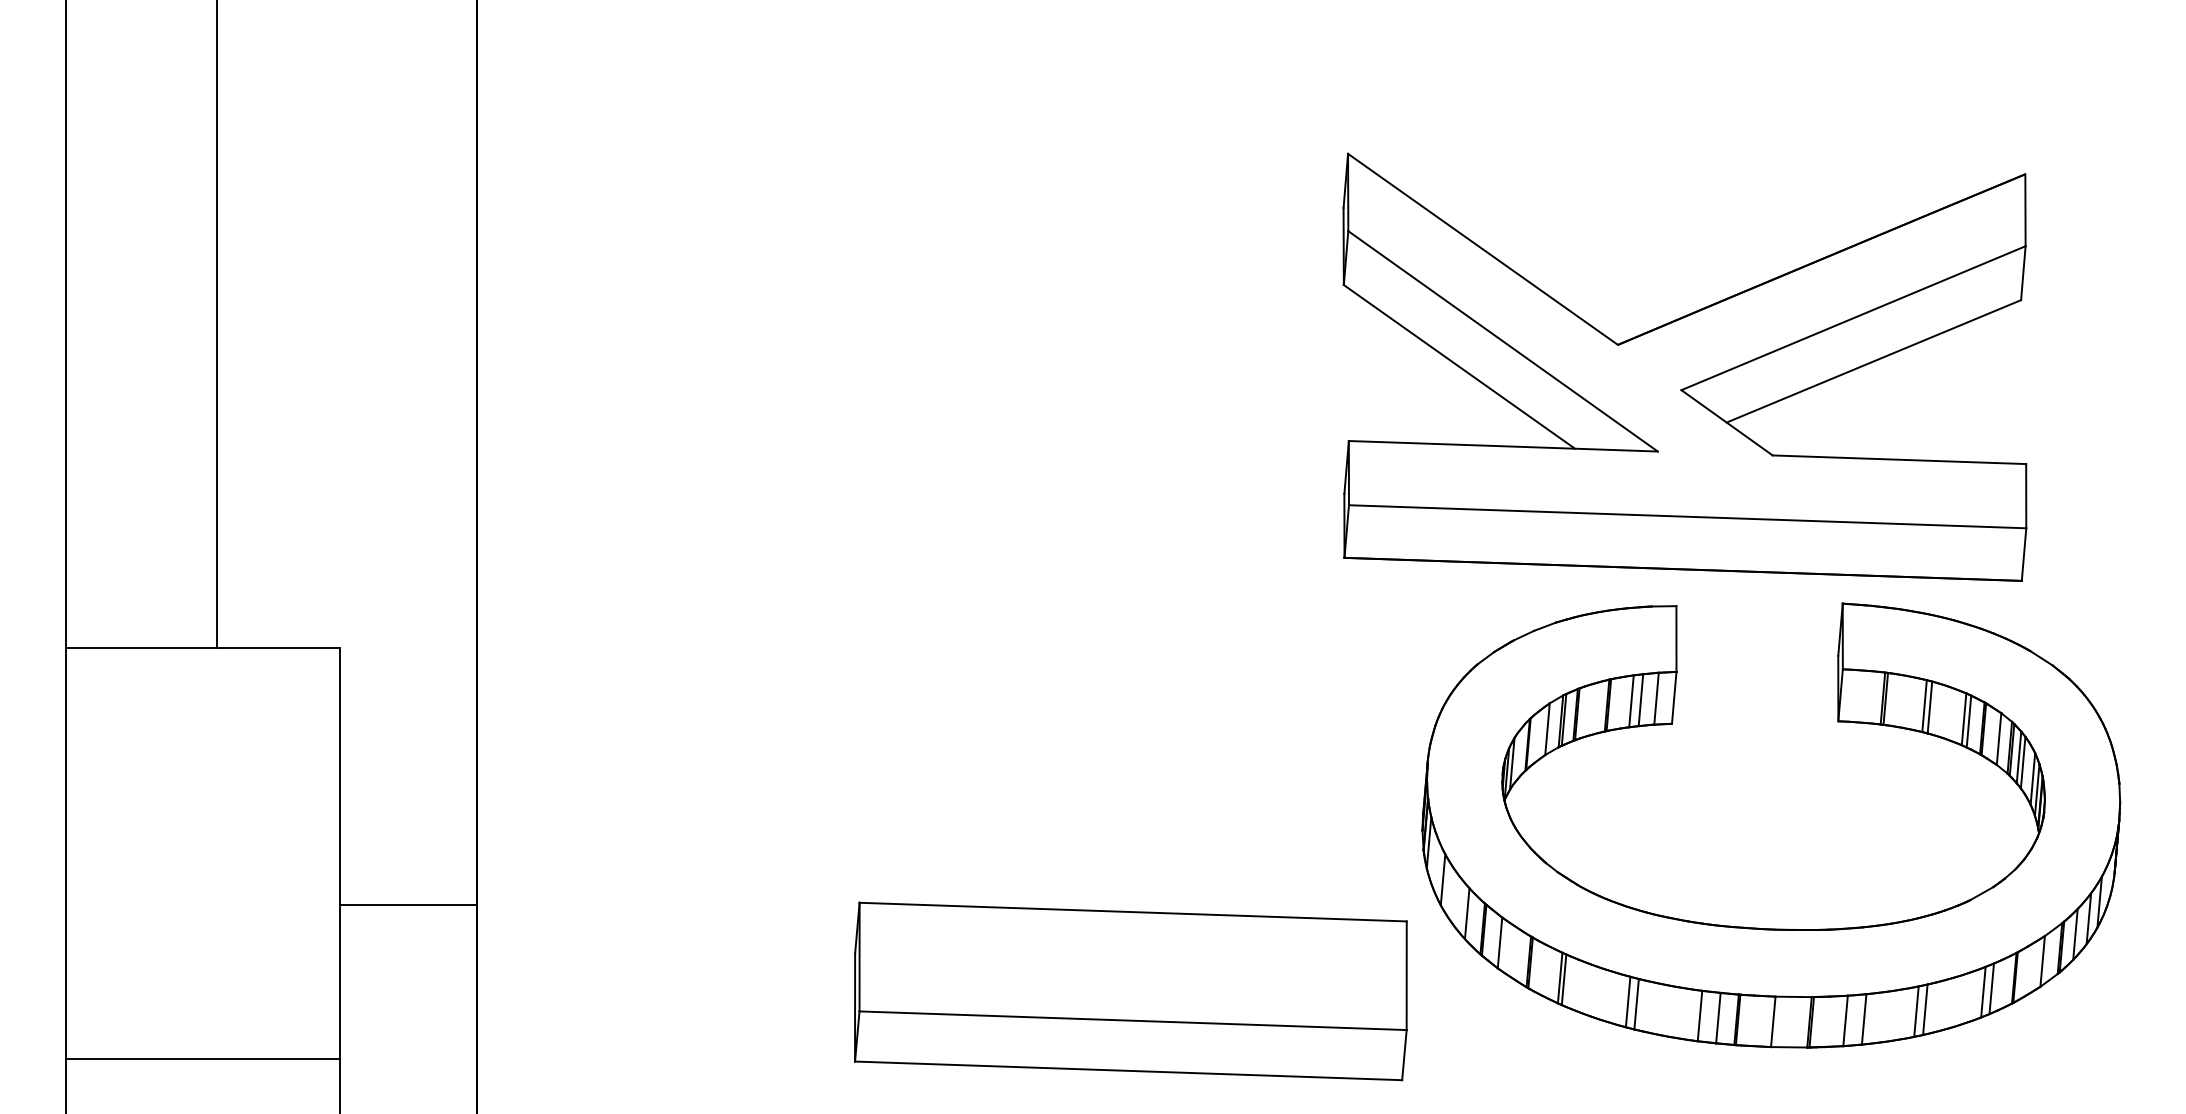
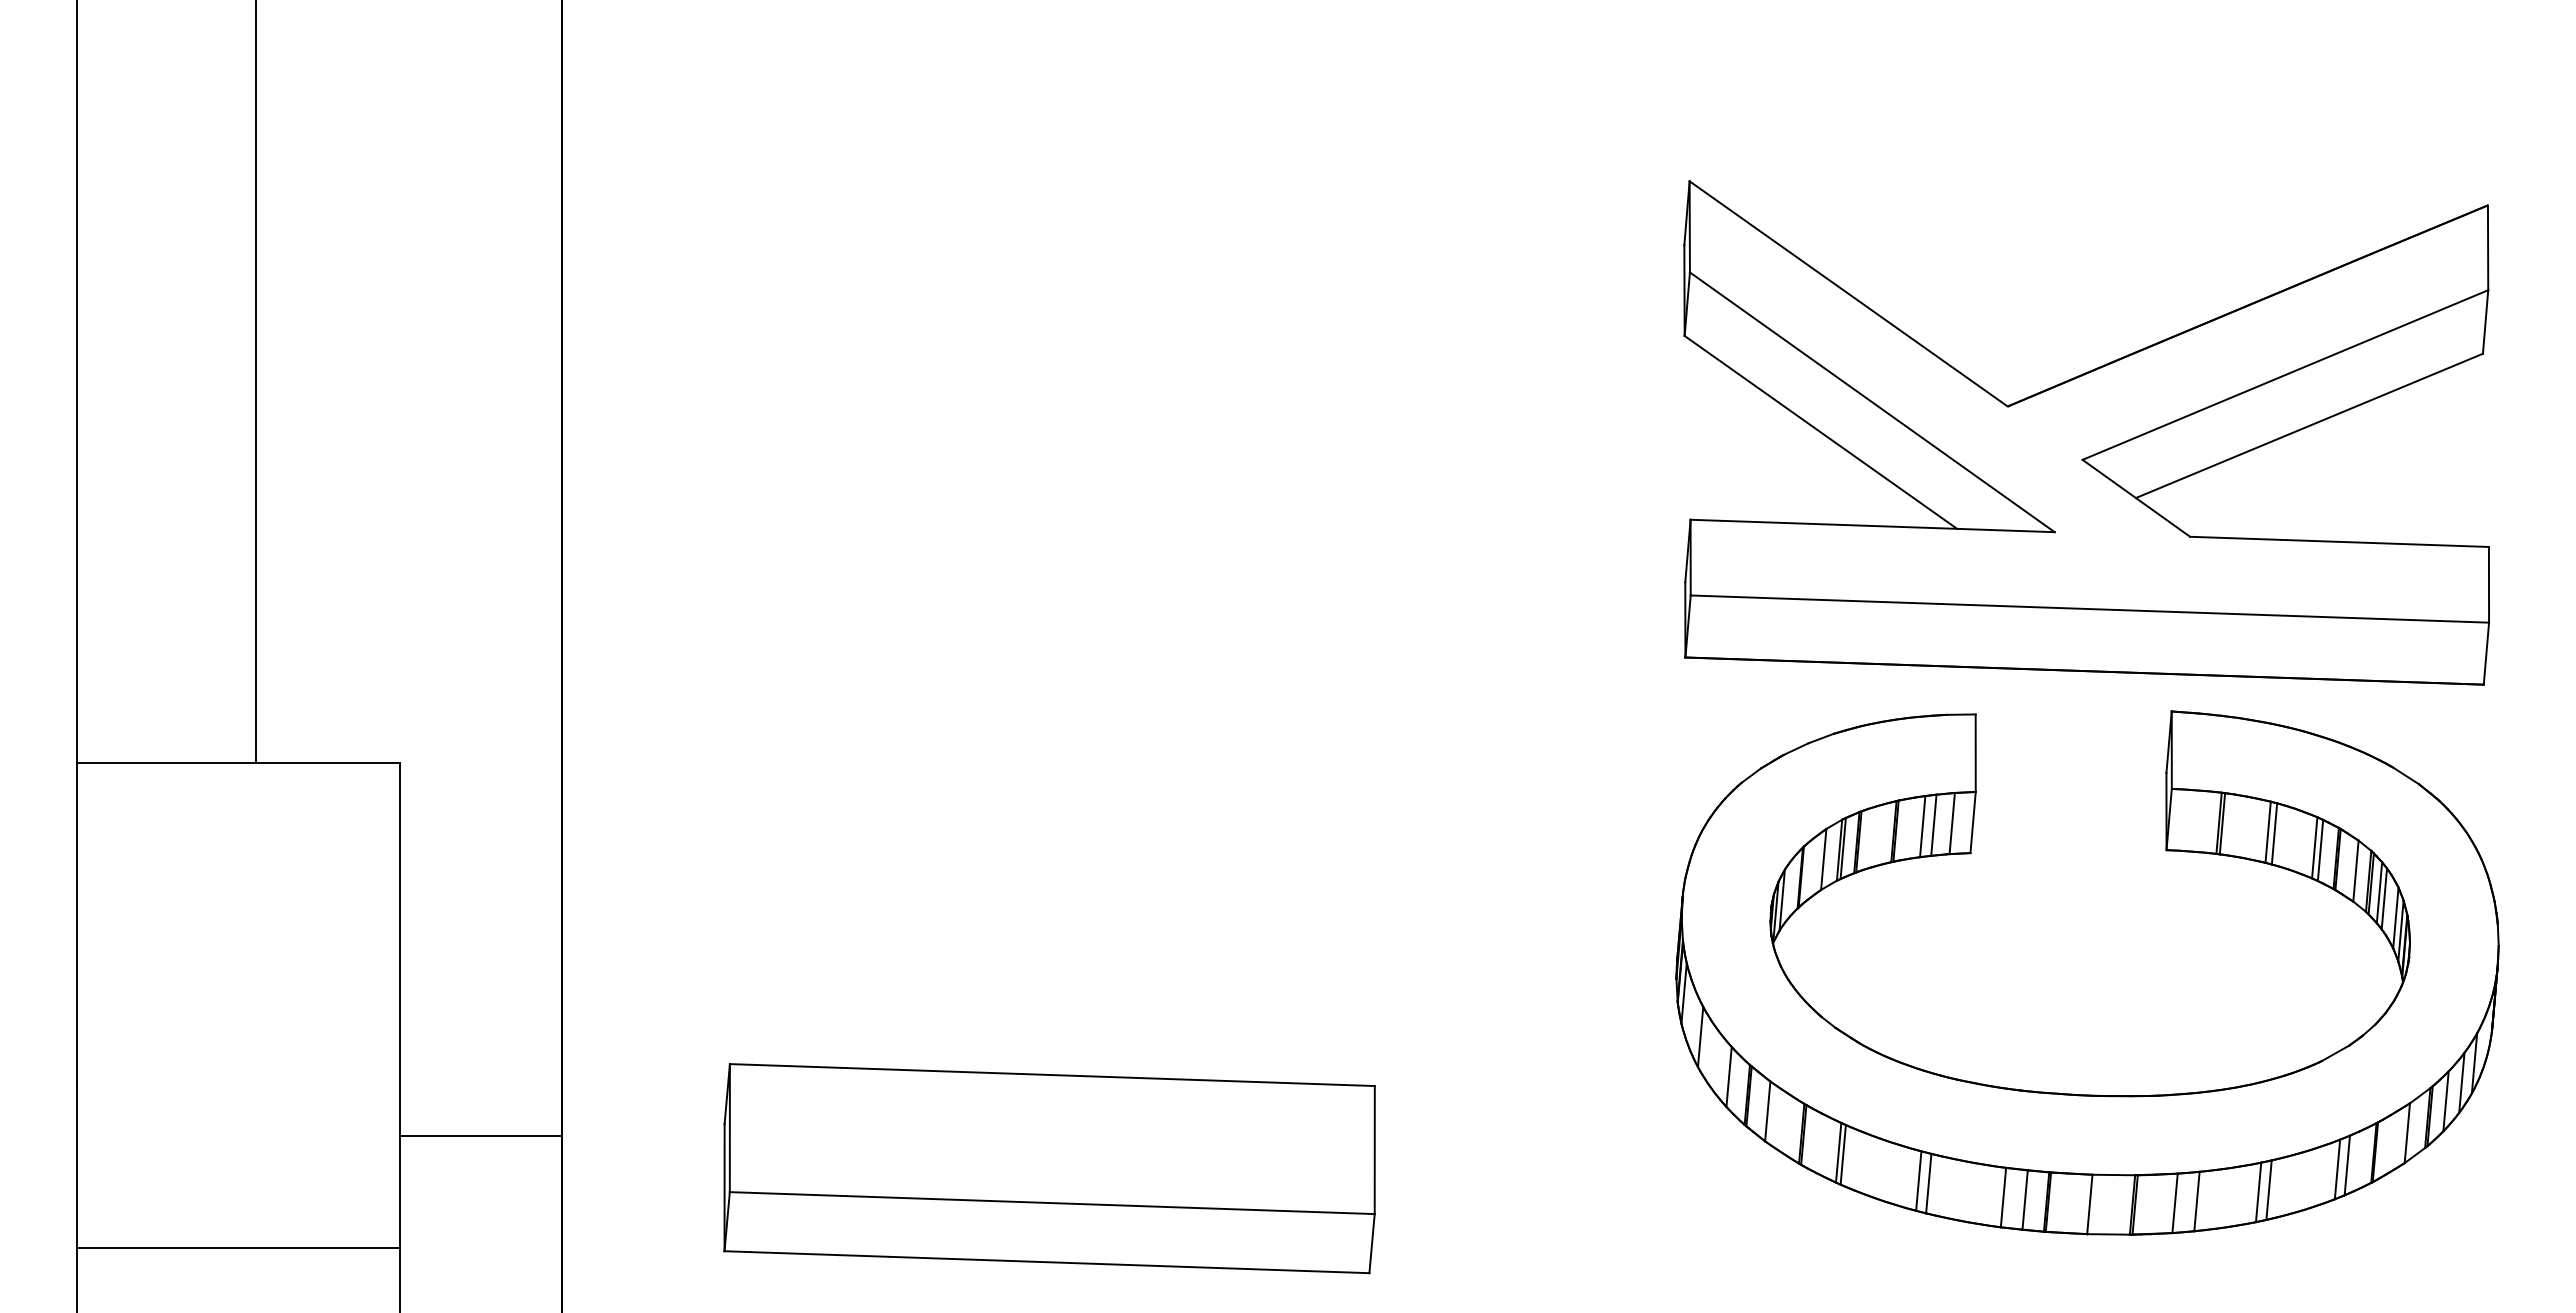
part: (1684, 366) -> (2086, 432), moved
line: (407, 904) -> (480, 1136), moved
part: (1130, 991) -> (1049, 1168), moved

